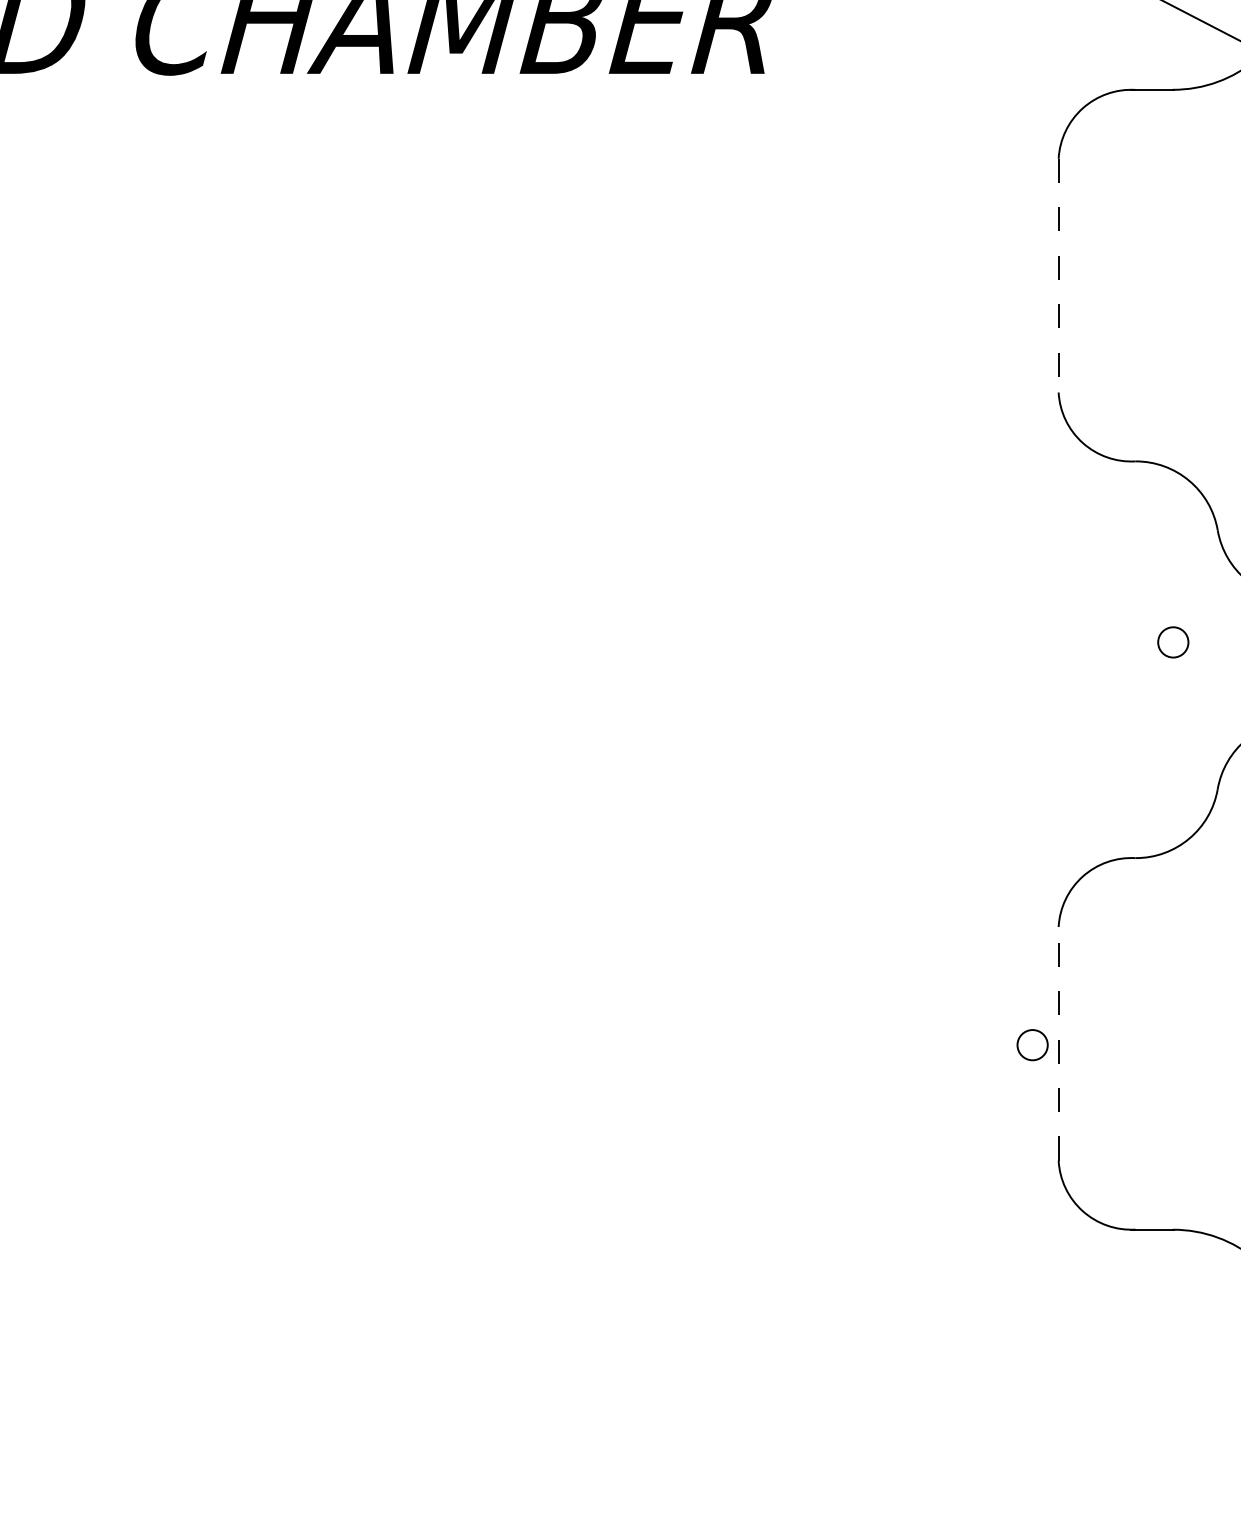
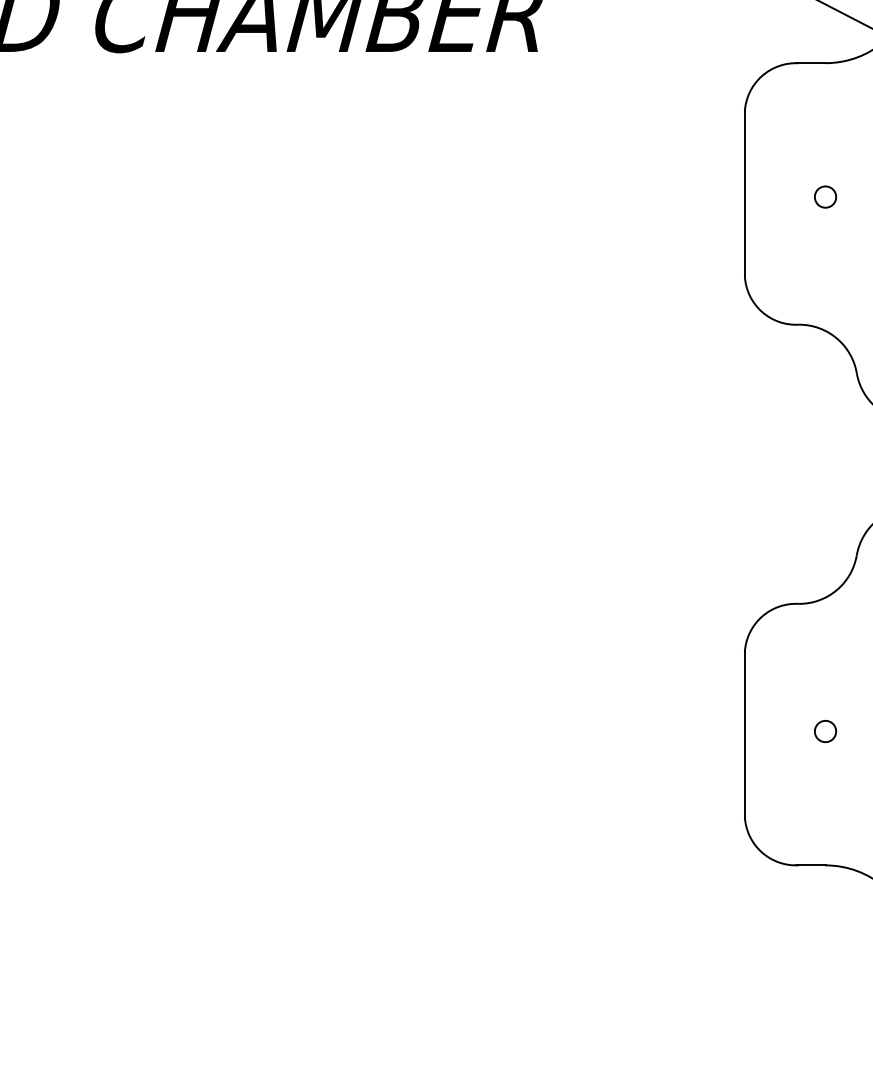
line: (1058, 276) -> (744, 194), dashed -> solid
circle: (1173, 641) -> (825, 196), moved
line: (1058, 1043) -> (744, 734), dashed -> solid
circle: (1032, 1045) -> (825, 731), moved

